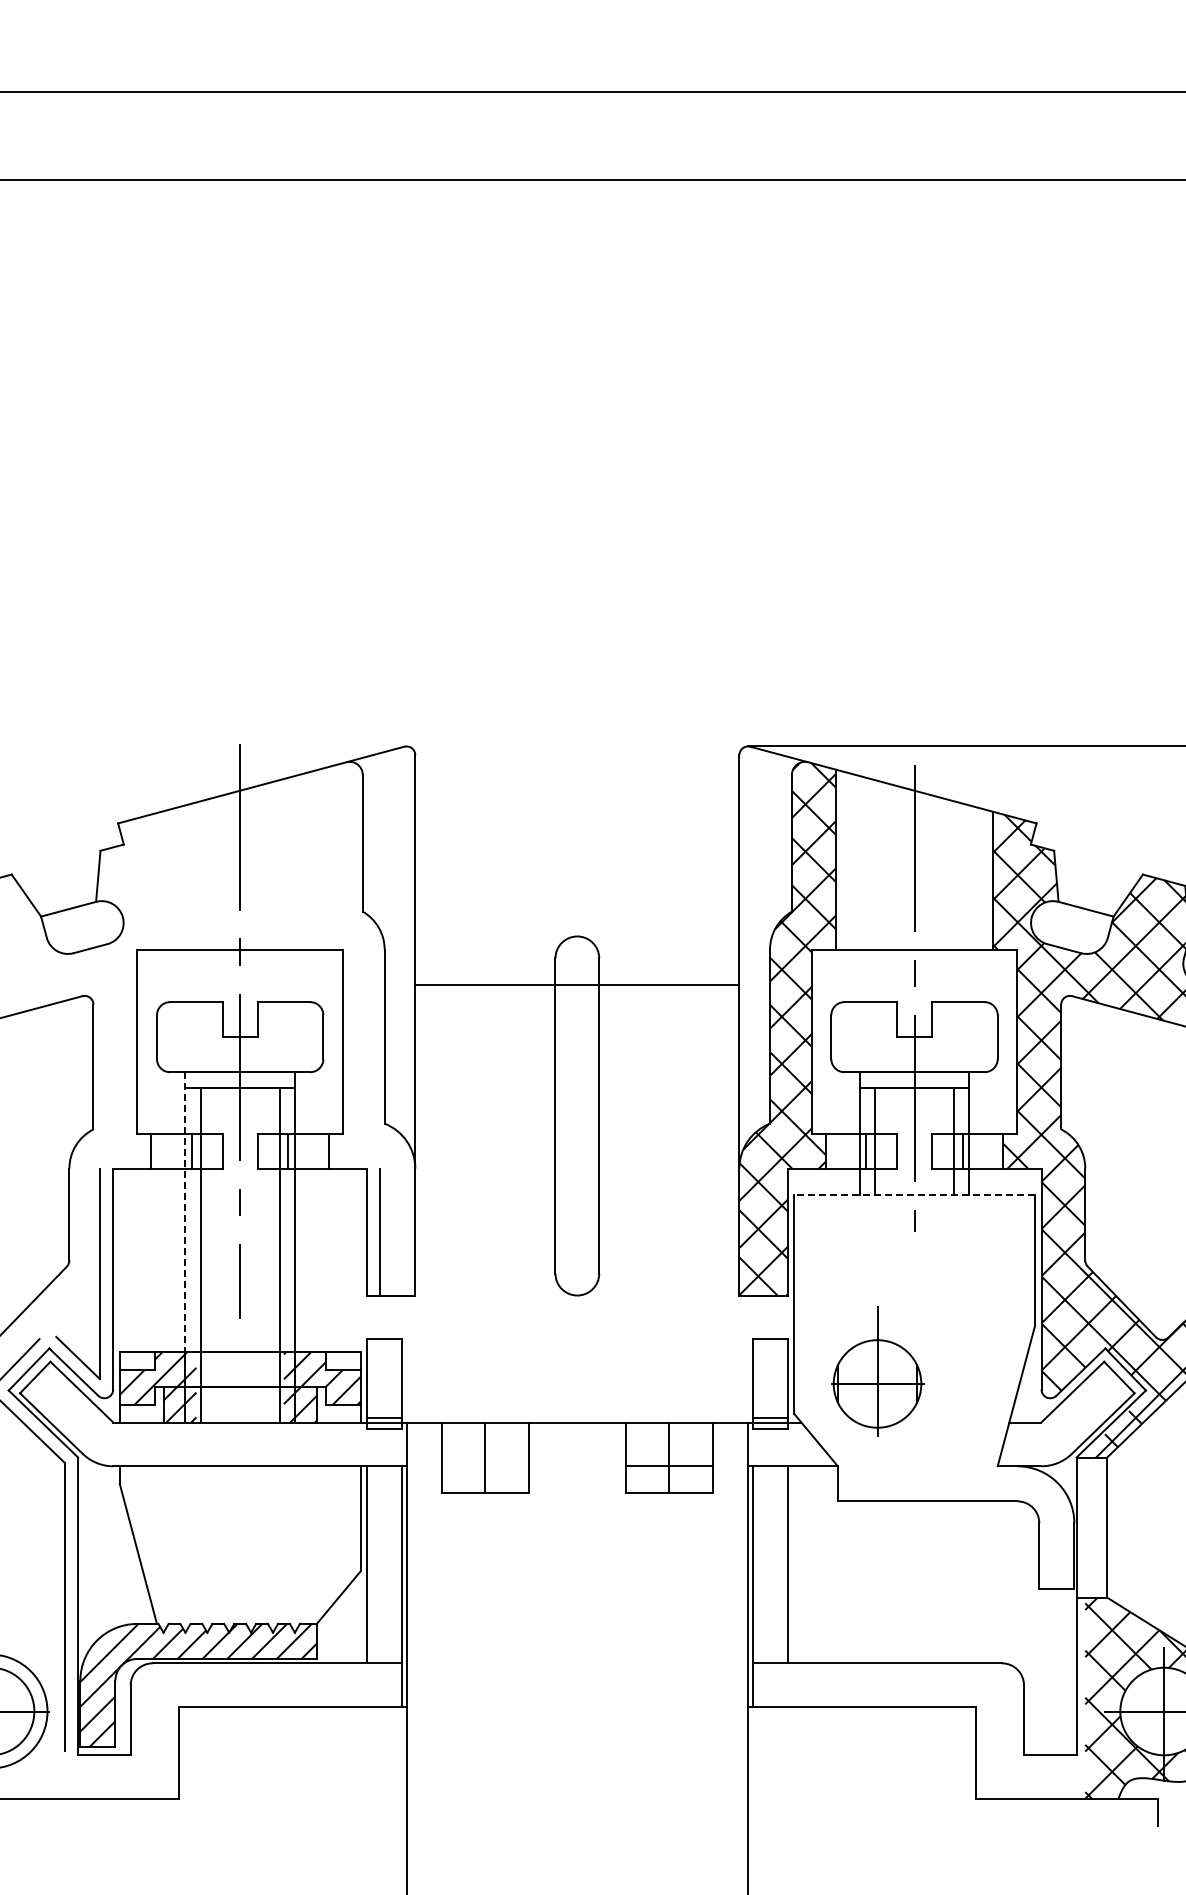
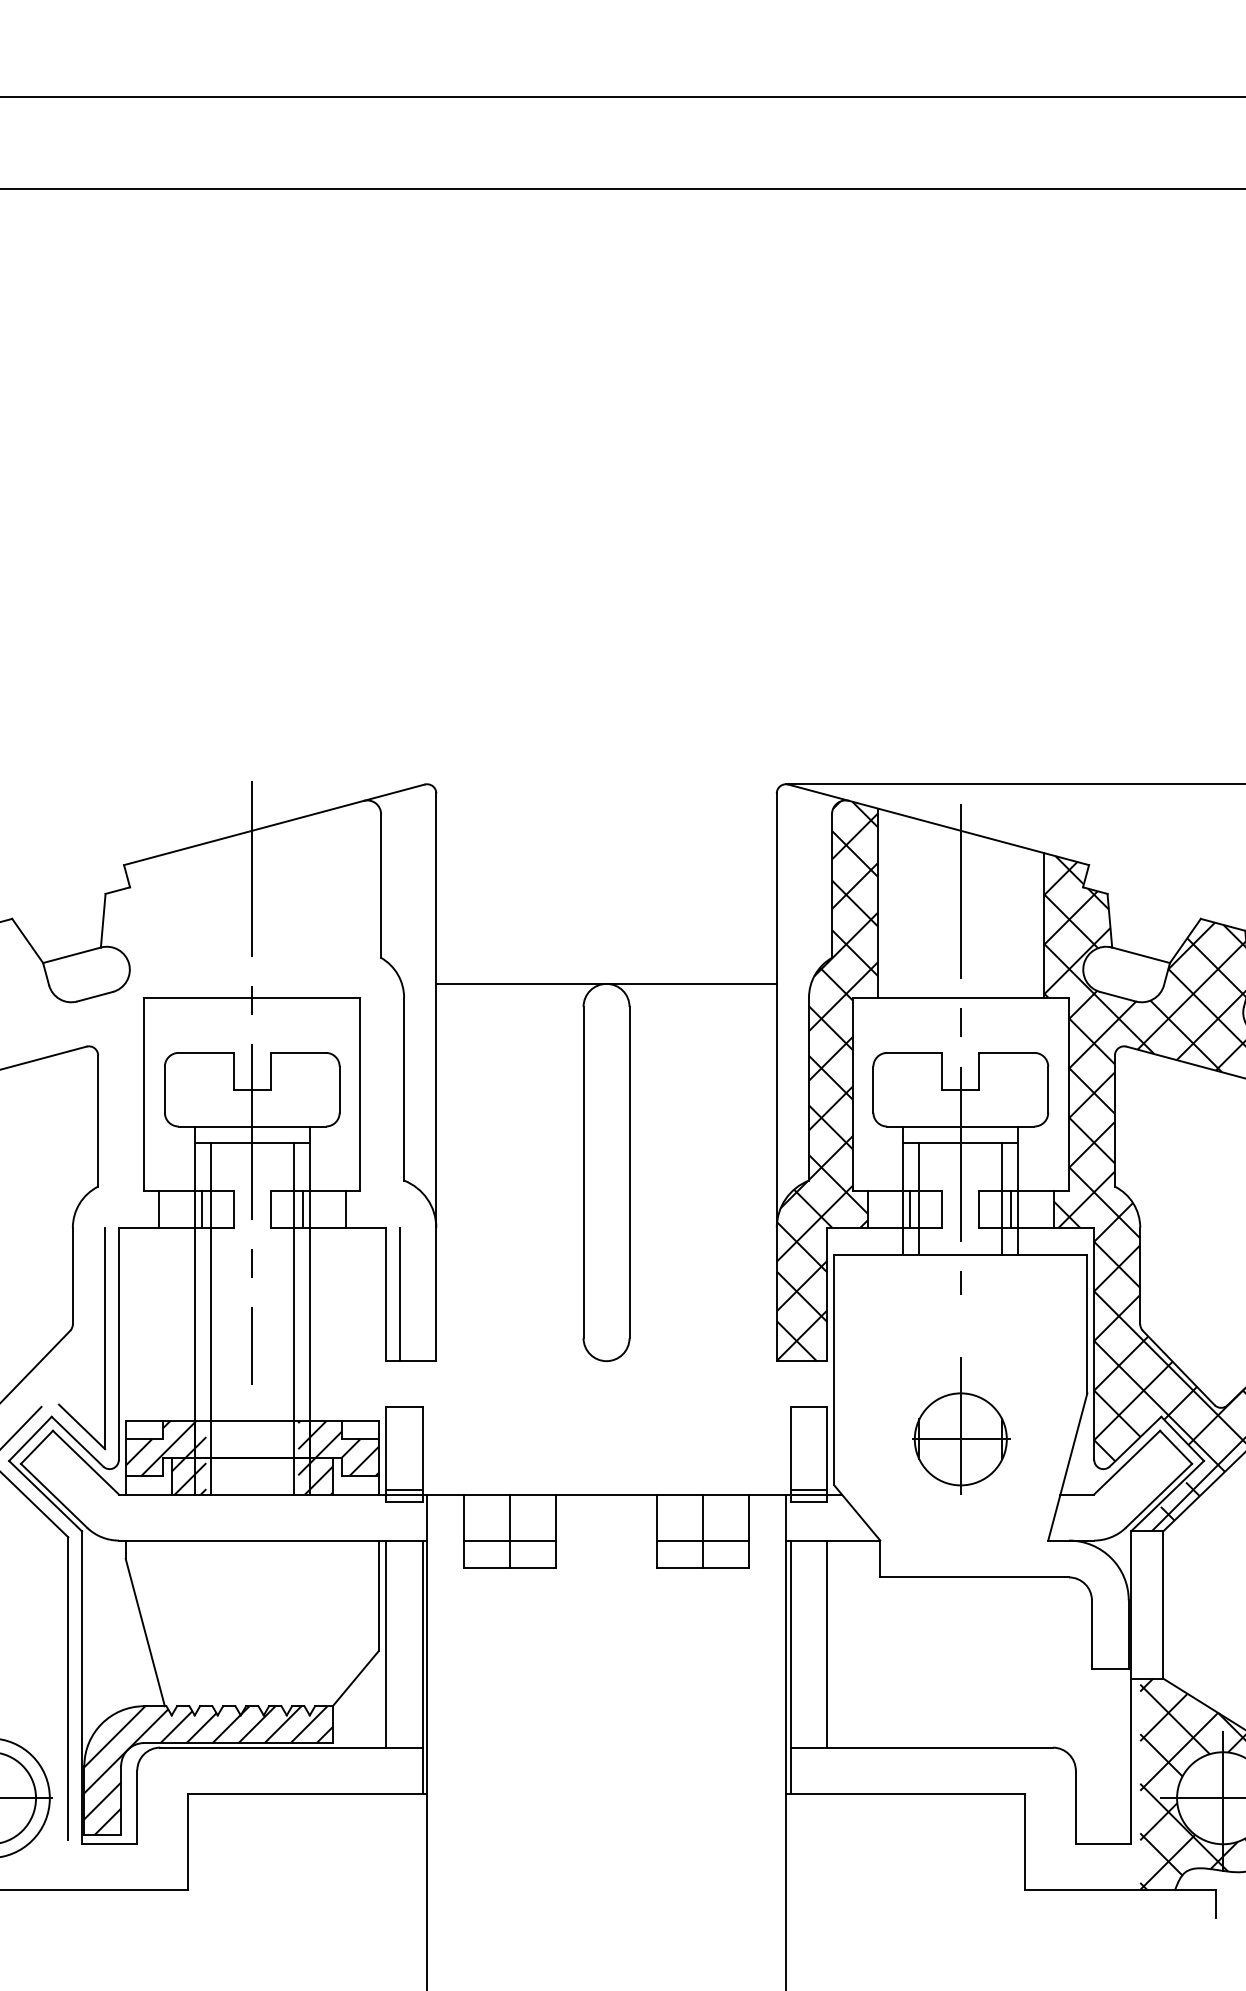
line: (577, 985) -> (606, 983), moved
line: (914, 1194) -> (960, 1255), dashed -> solid
line: (185, 1229) -> (194, 1291), dashed -> solid
part: (877, 1371) -> (960, 1426), moved
line: (485, 1466) -> (510, 1540), added

